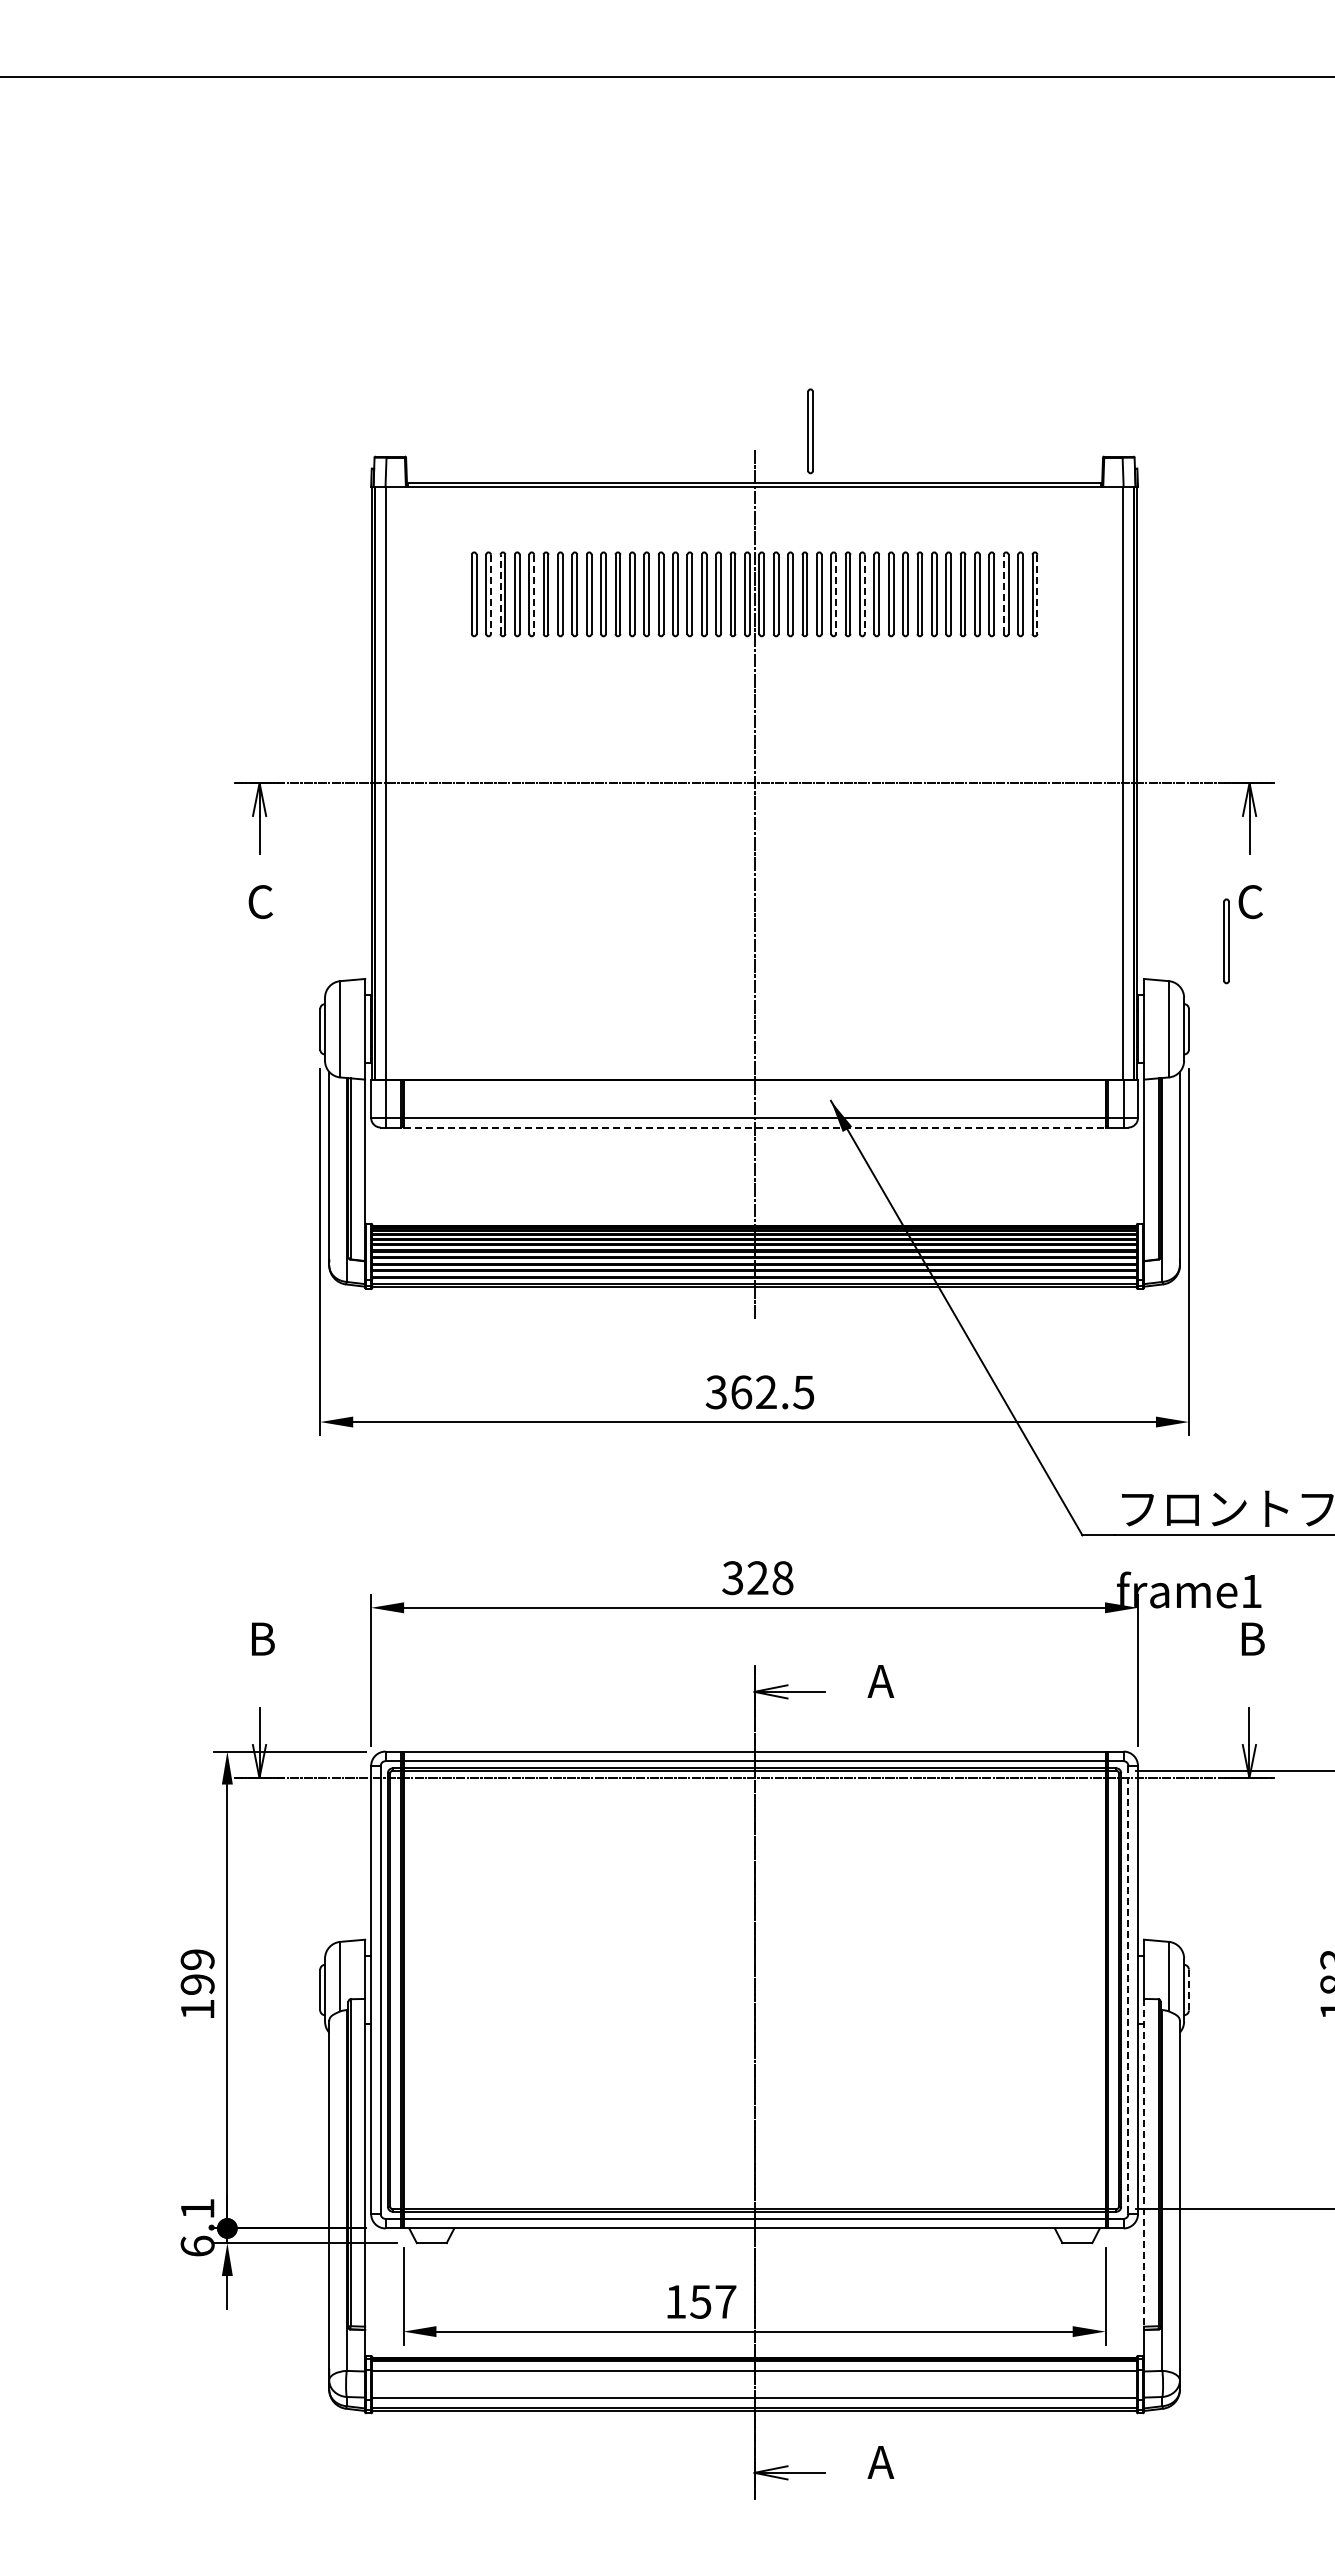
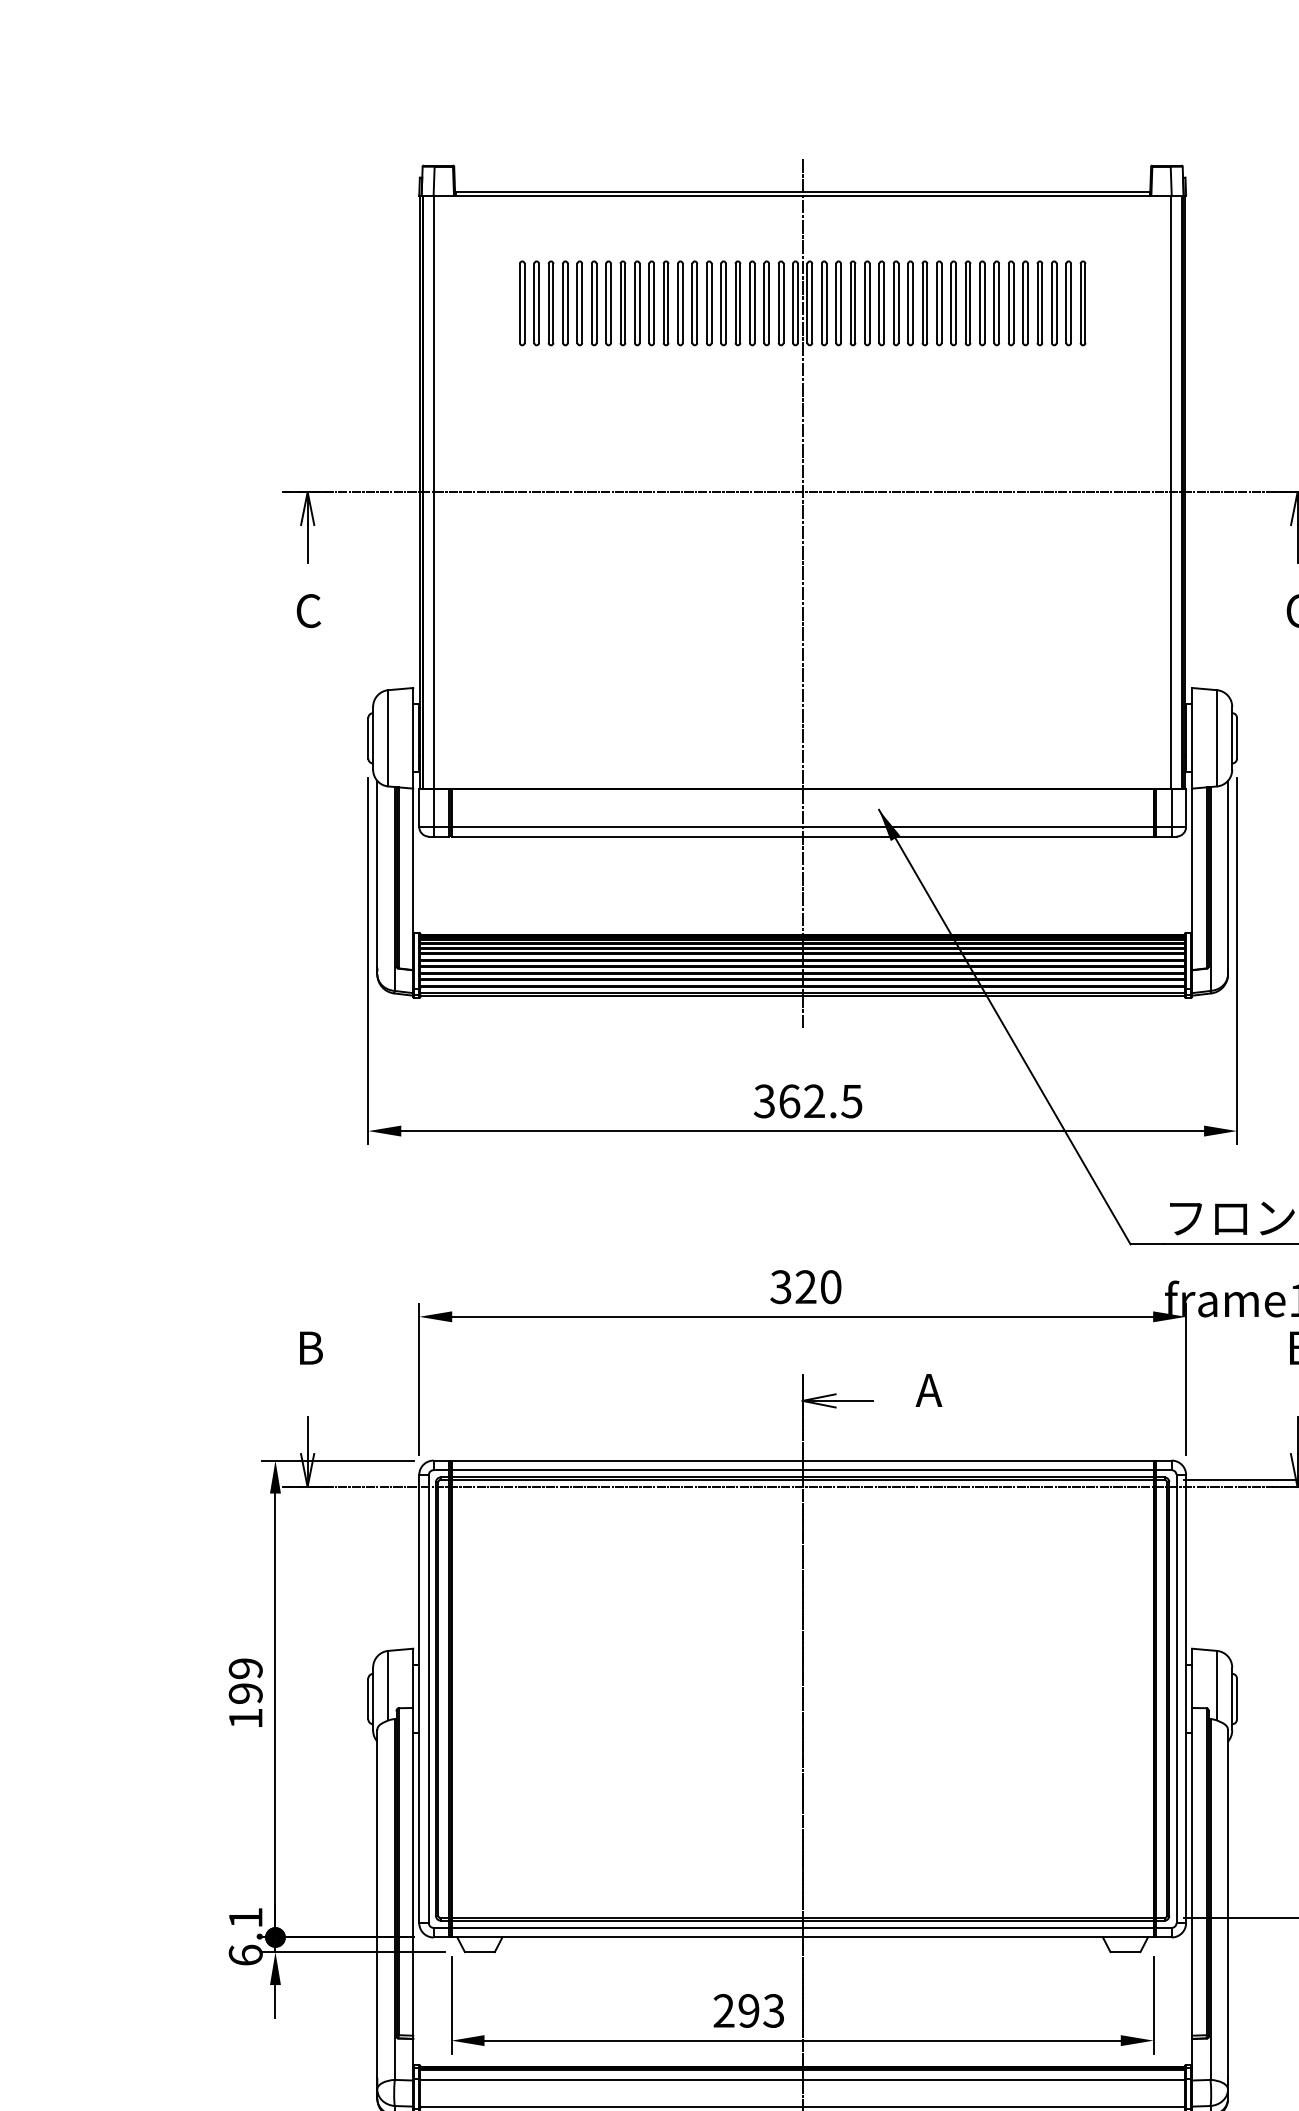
part: (810, 431) -> (858, 140), removed
line: (490, 594) -> (538, 303), dashed -> solid
line: (500, 594) -> (548, 303), dashed -> solid
line: (534, 594) -> (582, 303), dashed -> solid
line: (836, 594) -> (884, 303), dashed -> solid
line: (864, 594) -> (912, 303), dashed -> solid
line: (1003, 594) -> (1051, 303), dashed -> solid
line: (1037, 594) -> (1085, 303), dashed -> solid
part: (1226, 941) -> (1274, 650), removed
line: (755, 1127) -> (803, 836), dashed -> solid
text: (782, 1577) -> (830, 1286), 328 -> 320
line: (1128, 1990) -> (1176, 1699), dashed -> solid
line: (1188, 1990) -> (1236, 1699), dashed -> solid
line: (1143, 2162) -> (1191, 1871), dashed -> solid
text: (700, 2301) -> (748, 2010), 157 -> 293

